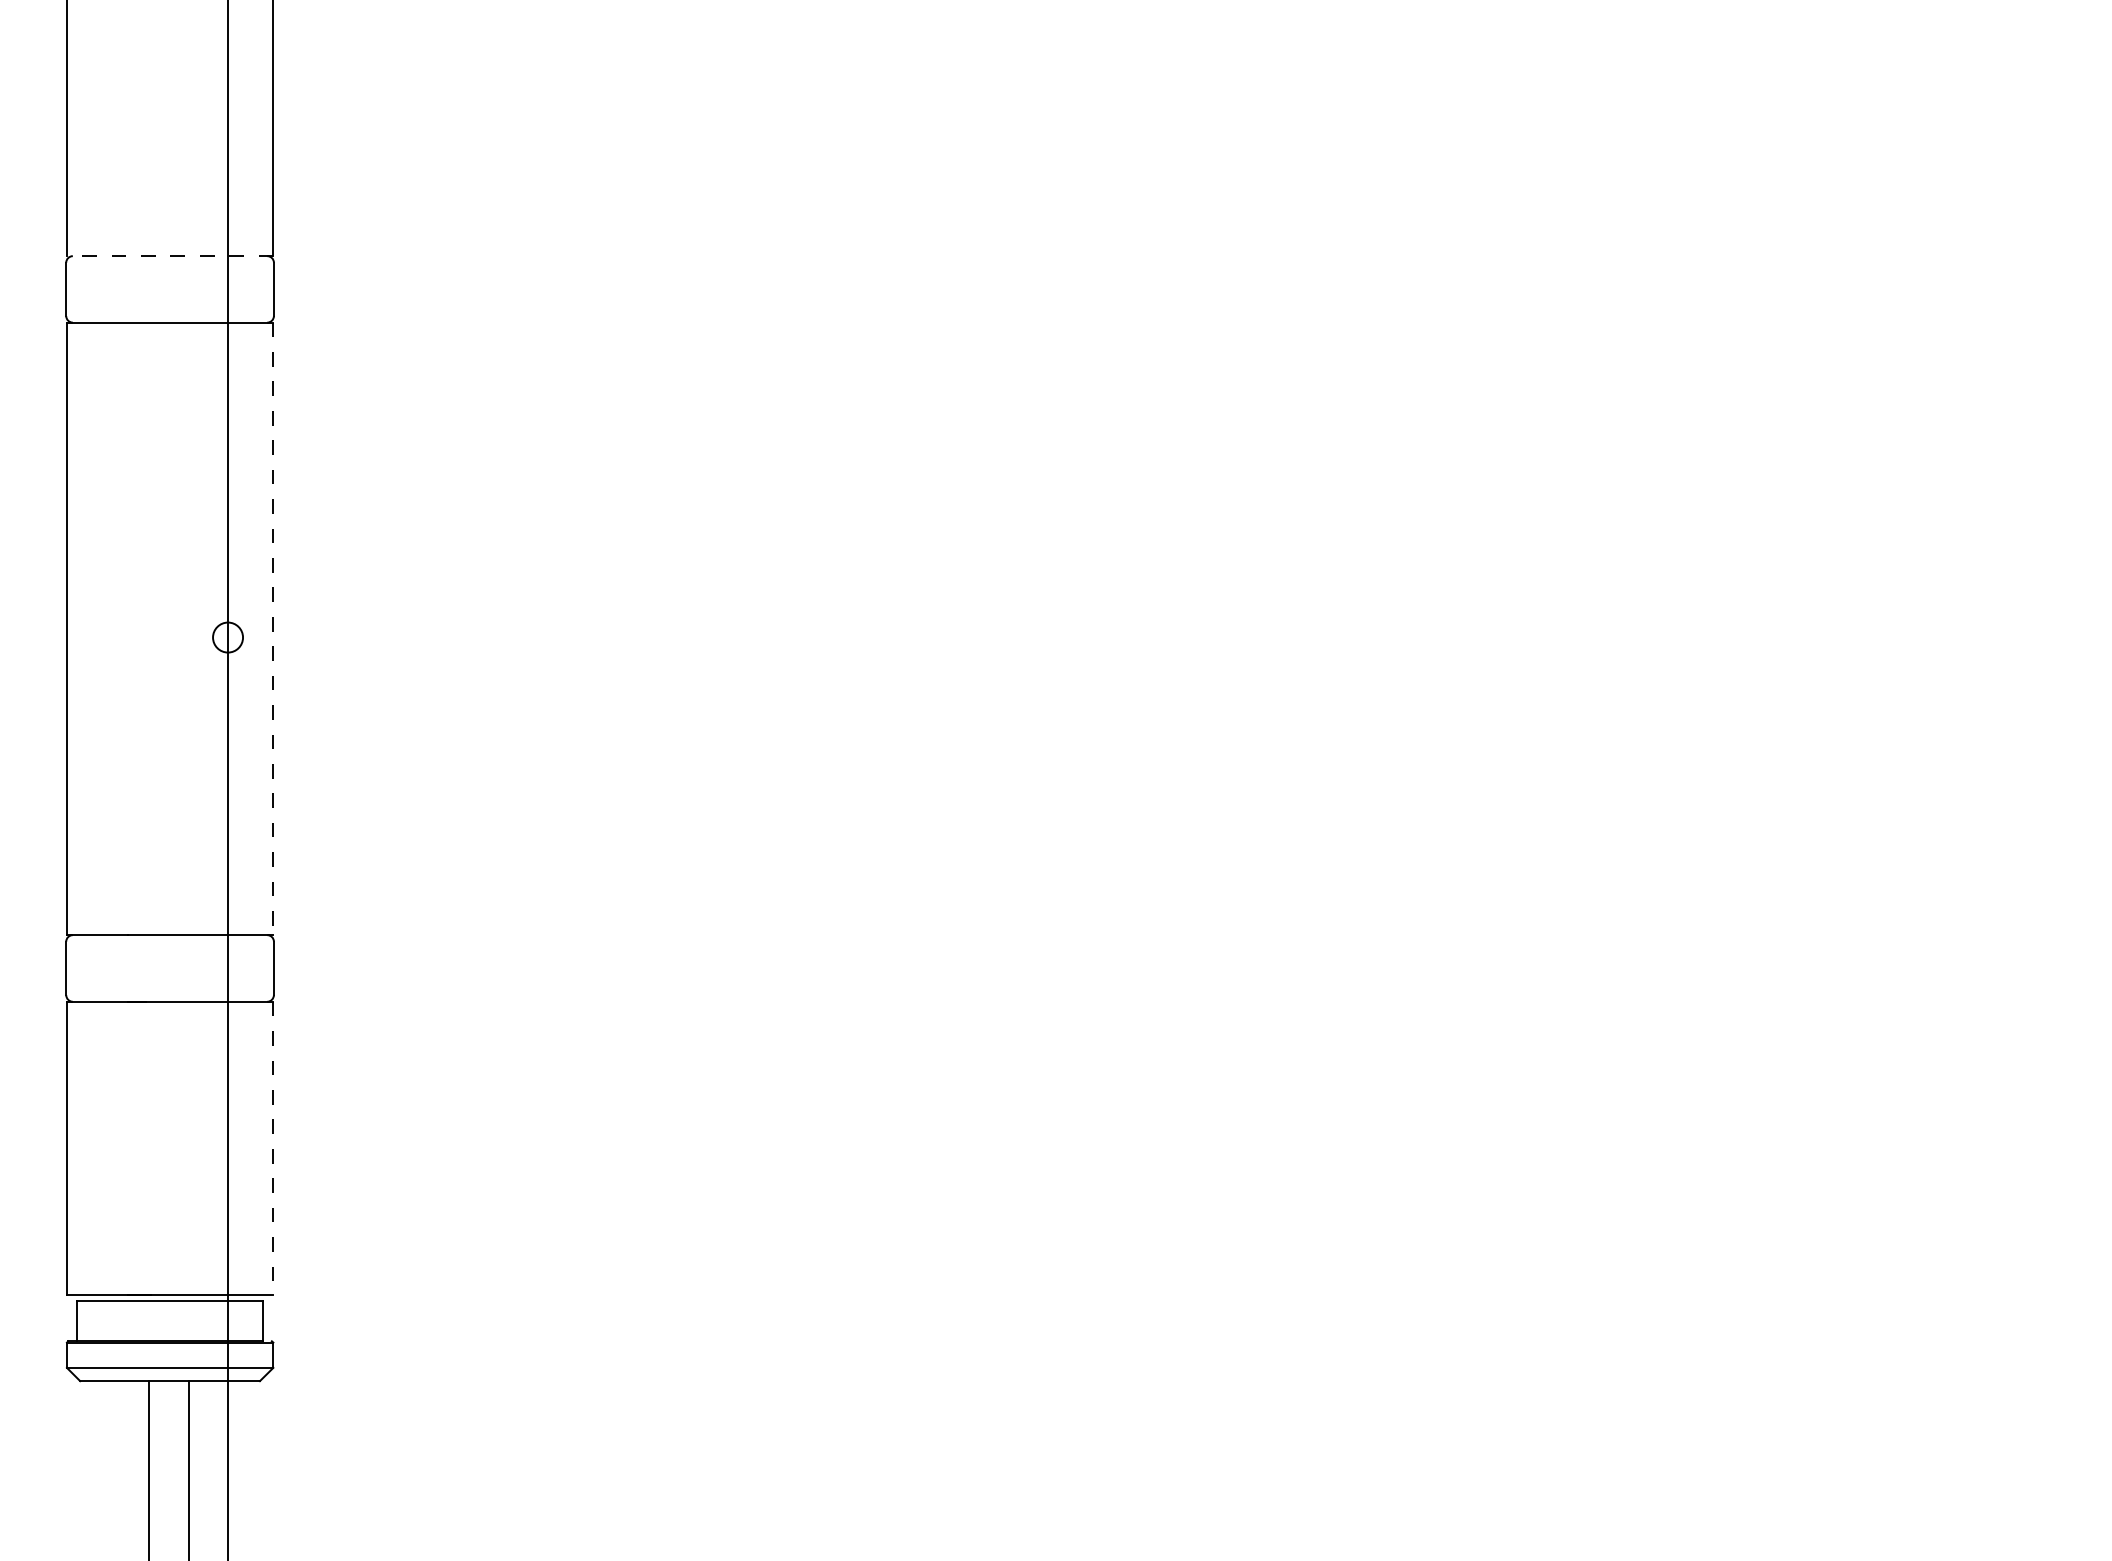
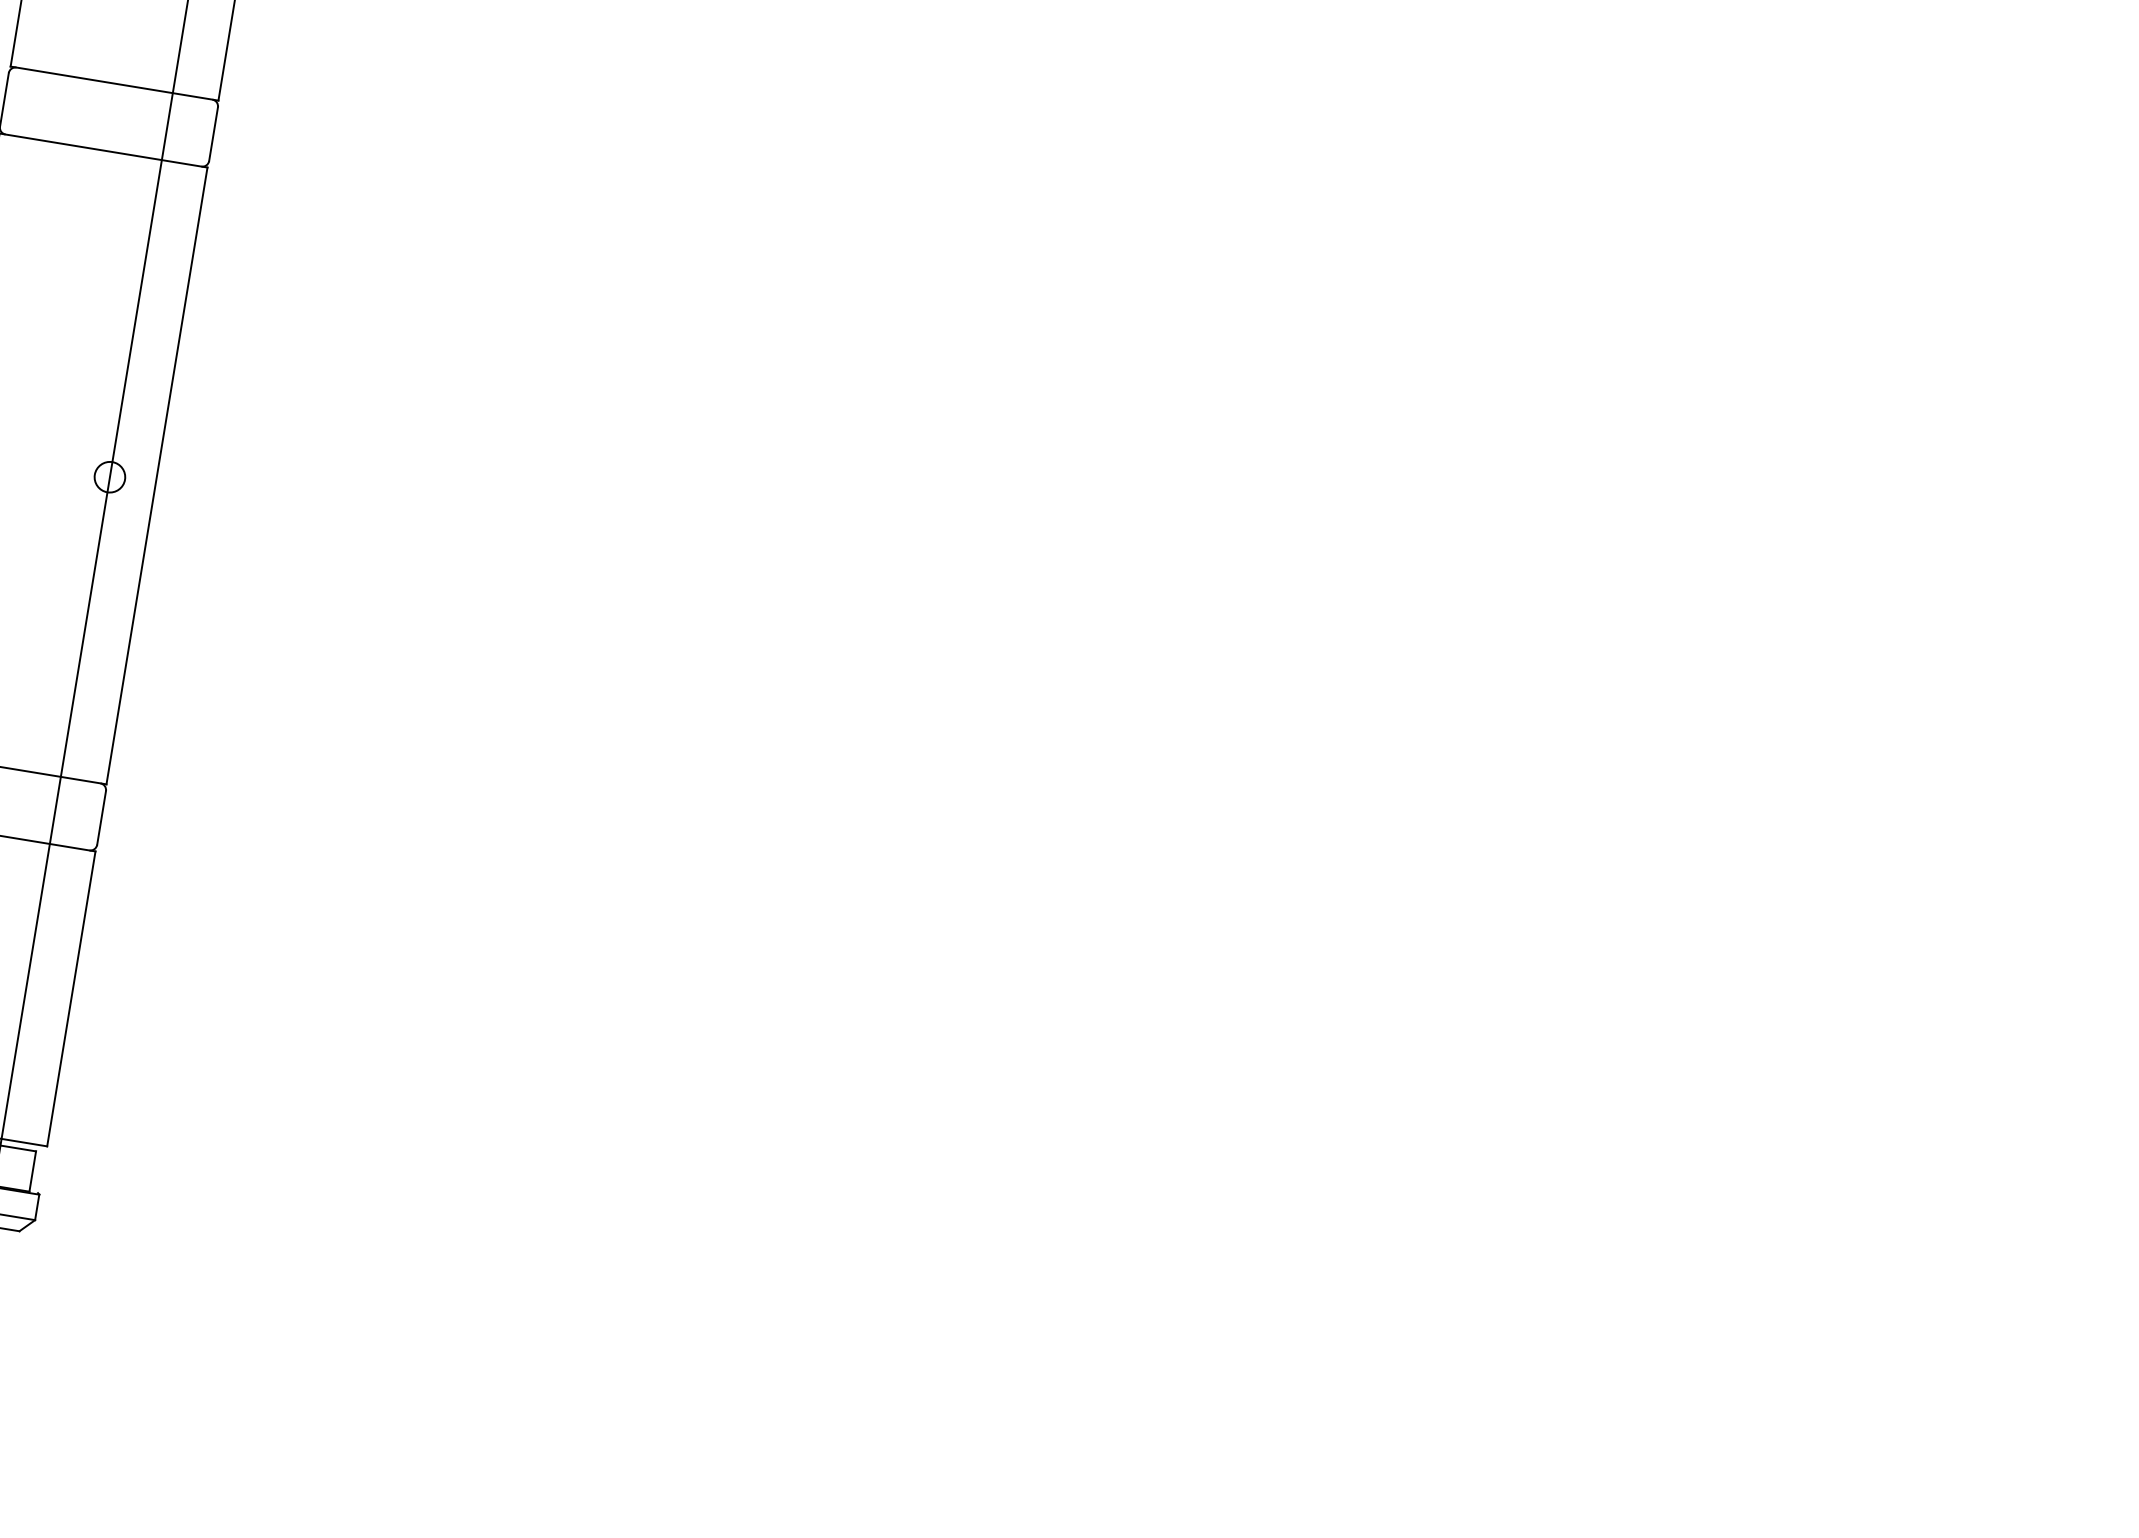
line: (169, 256) -> (113, 83), dashed -> solid
line: (273, 629) -> (157, 476), dashed -> solid
line: (273, 1148) -> (71, 999), dashed -> solid

